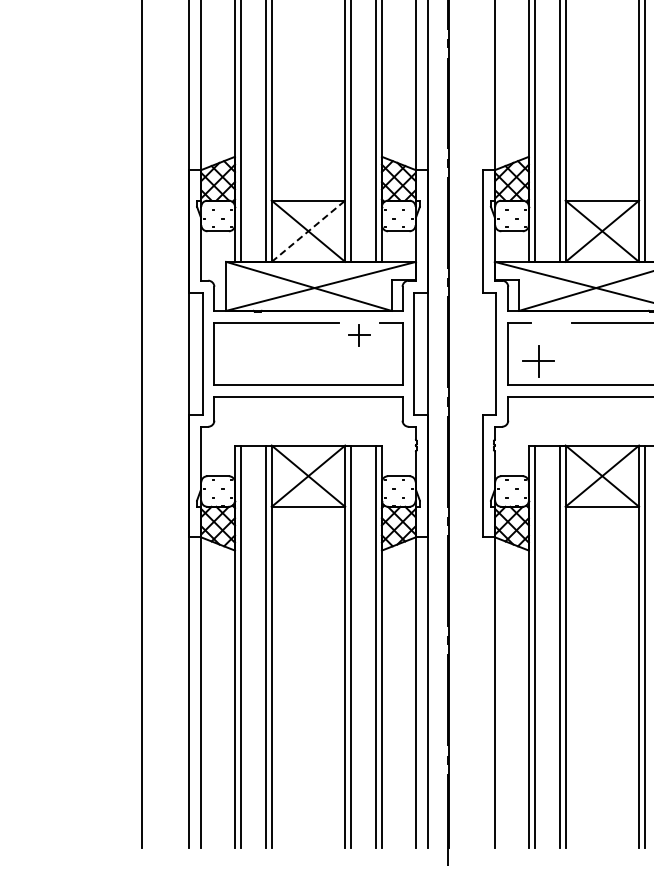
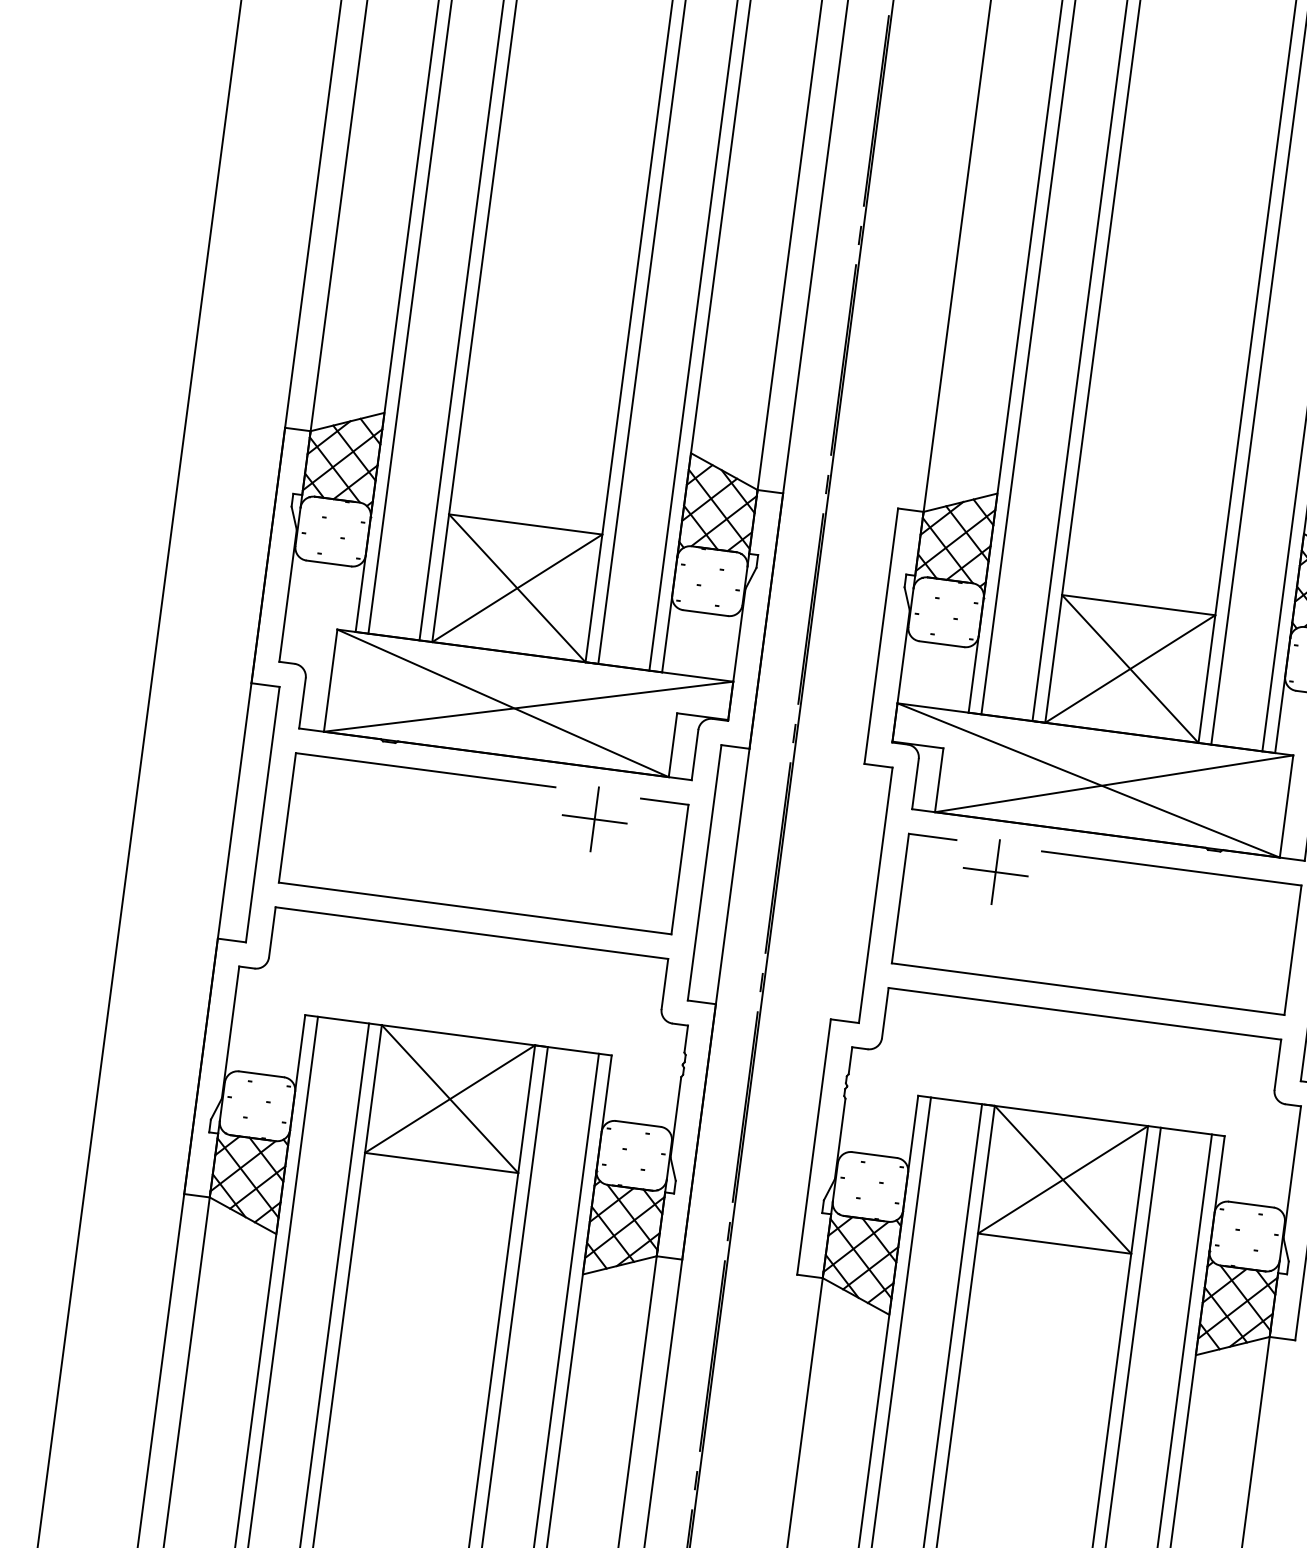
line: (308, 231) -> (517, 588), dashed -> solid
part: (359, 335) -> (595, 819), size x1.43
part: (538, 361) -> (995, 872), moved

